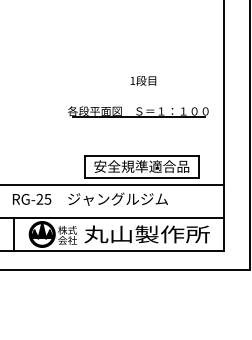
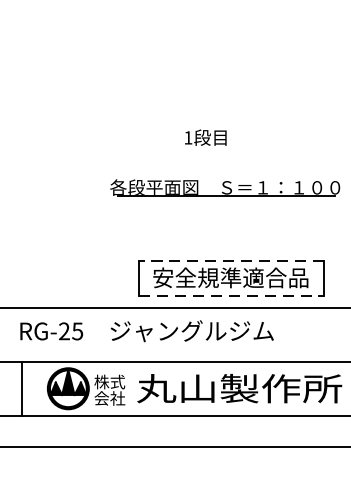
text: (143, 80) -> (205, 137), moved
line: (142, 156) -> (232, 261), solid -> dashed
line: (142, 177) -> (232, 295), solid -> dashed

